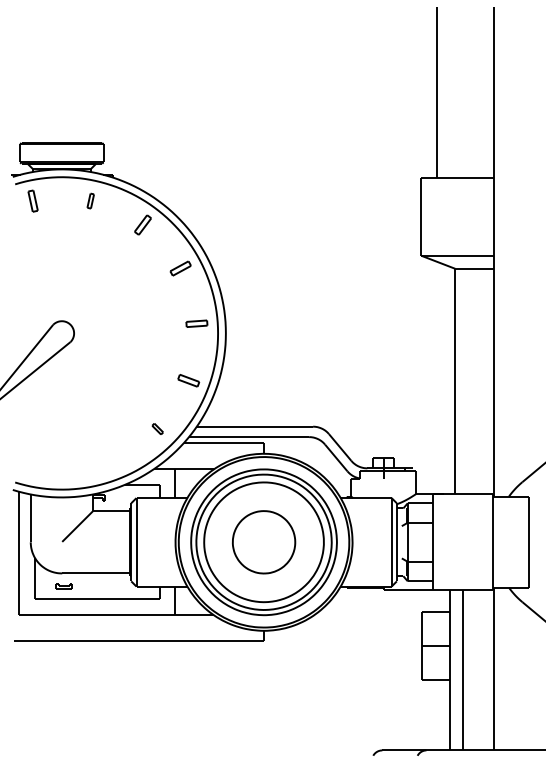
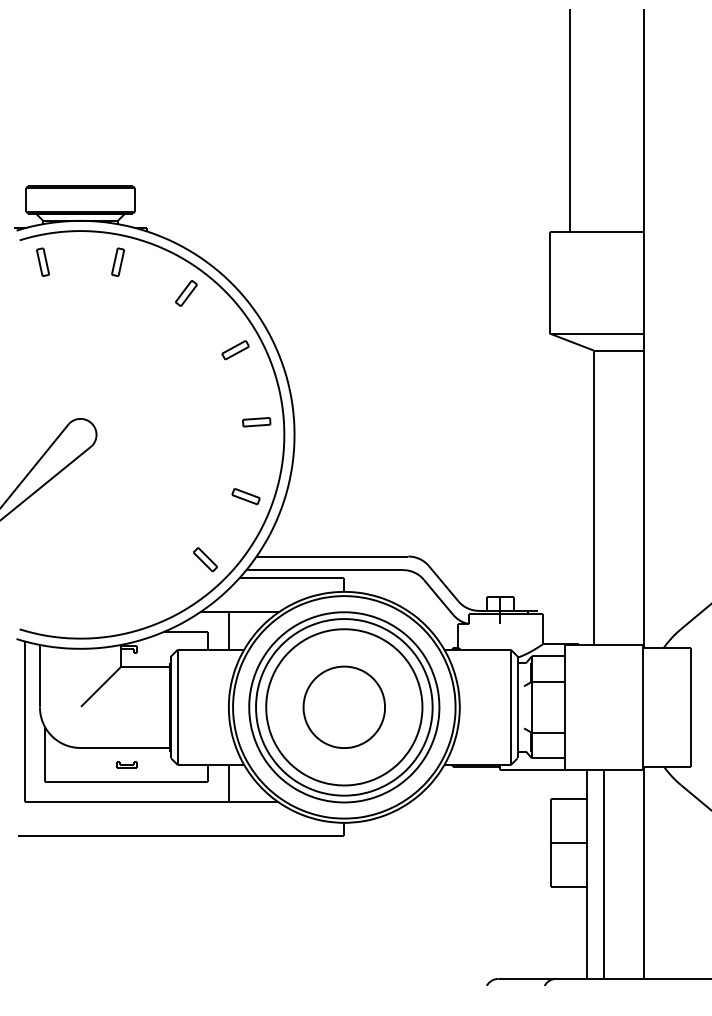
part: (90, 200) -> (117, 261), size x1.43
part: (157, 428) -> (205, 558), size x1.67
part: (63, 586) -> (125, 765), moved

